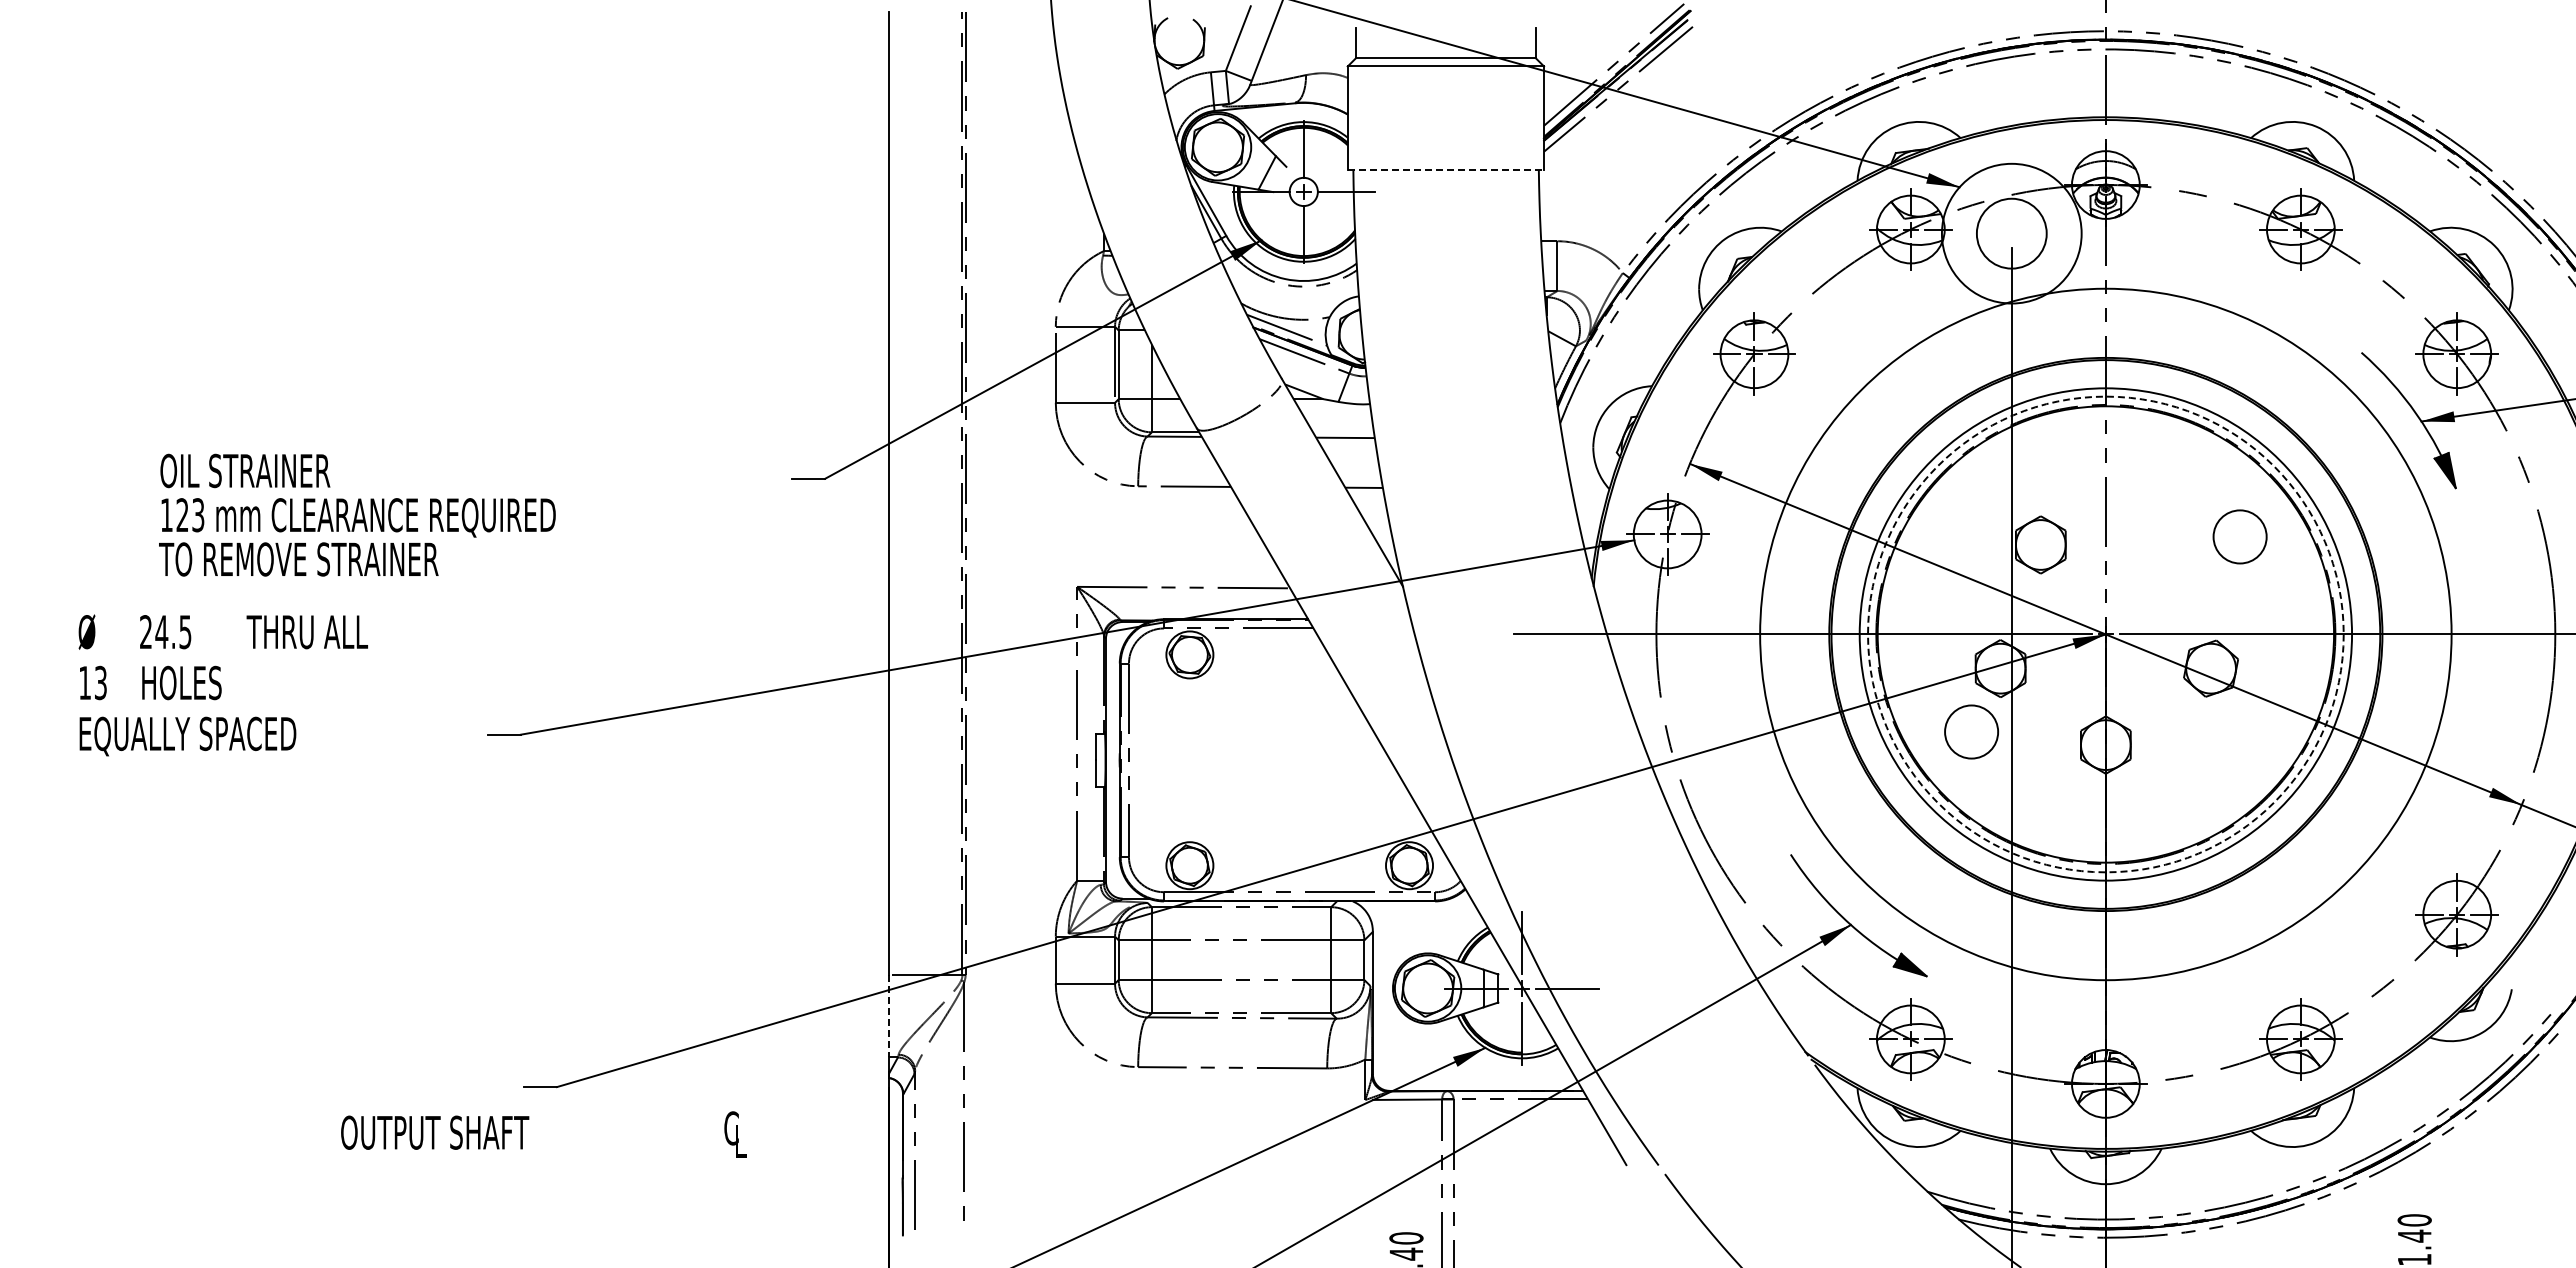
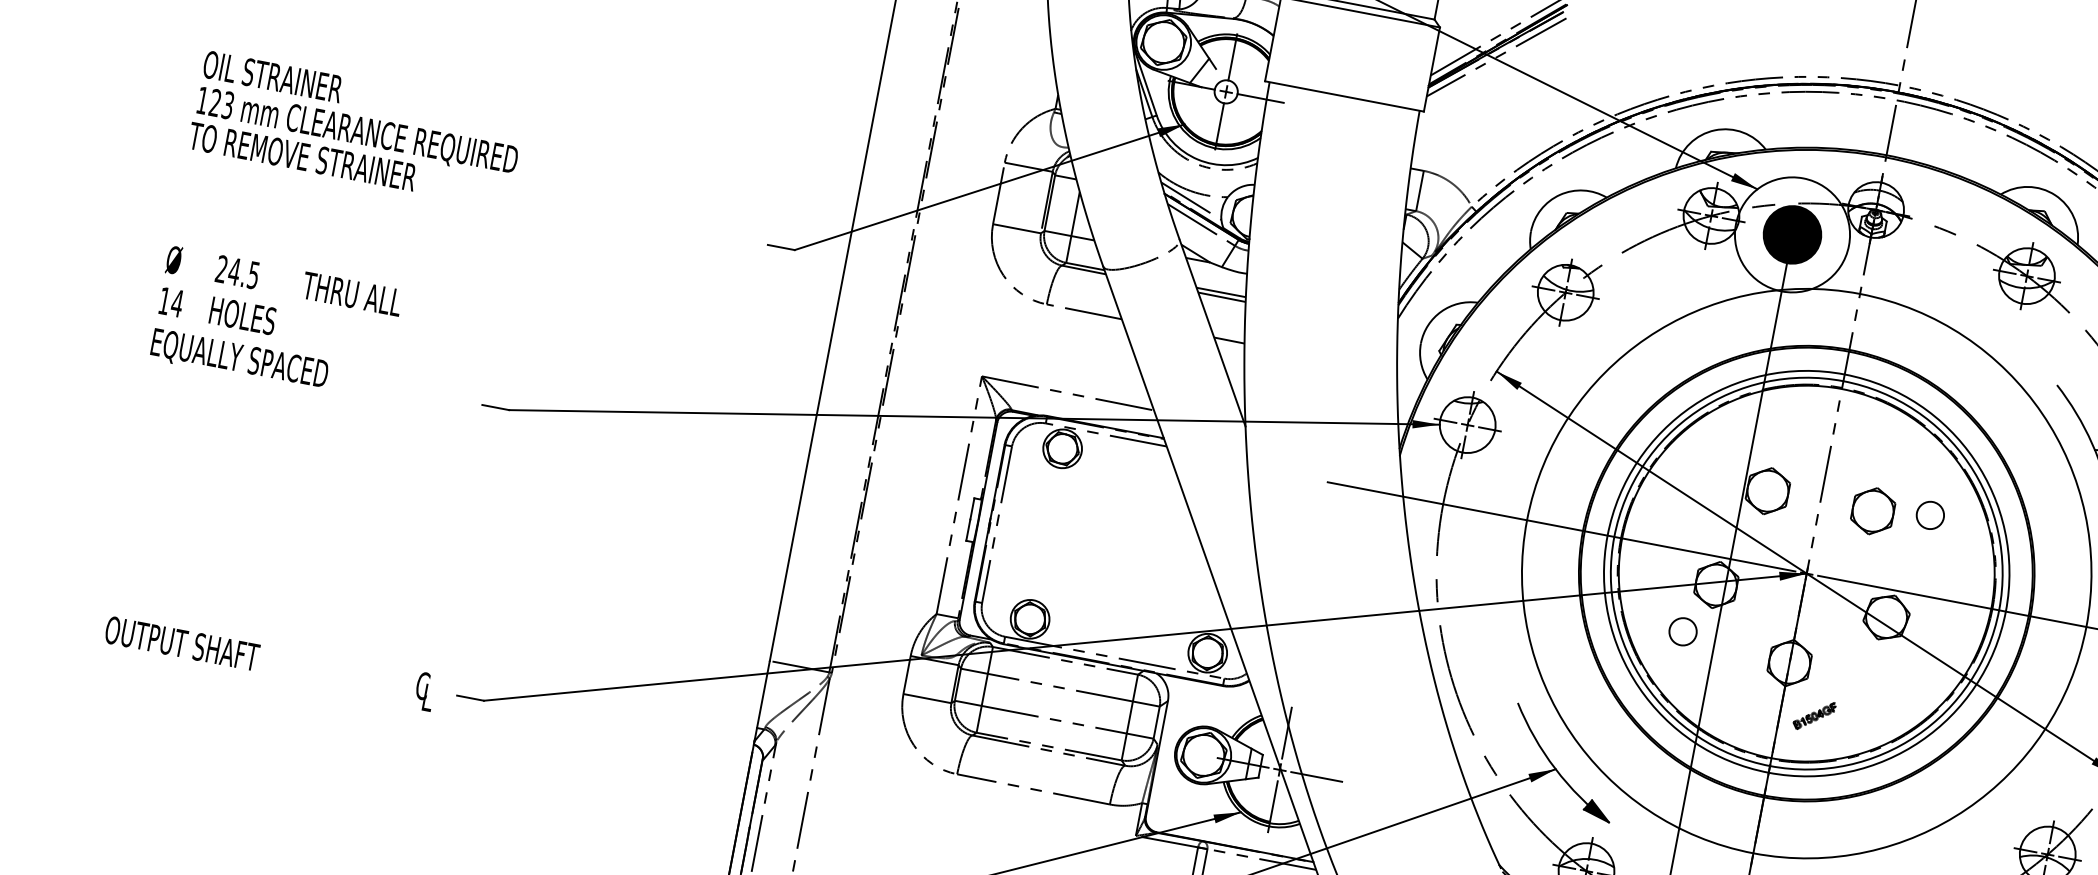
line: (1446, 170) -> (1344, 96), dashed -> solid
fill: (2011, 233) -> (1792, 234), added
line: (1343, 432) -> (1221, 292), added
text: (357, 514) -> (356, 129), moved
circle: (2239, 536) -> (1929, 514), size x0.62
part: (2170, 544) -> (1872, 510), added
circle: (2105, 634) -> (1806, 573), dashed -> solid
text: (100, 682) -> (177, 303), 13 -> 14
circle: (1971, 731) -> (1683, 631), size x0.62
part: (2147, 801) -> (1814, 715), added
line: (888, 1016) -> (763, 694), dashed -> solid
text: (543, 1134) -> (269, 661), moved

